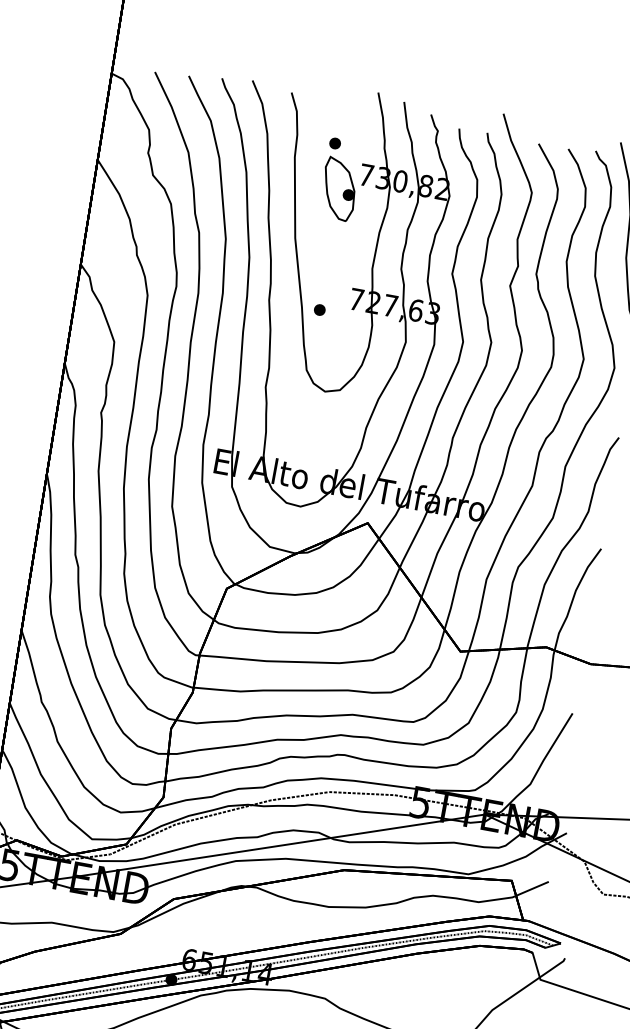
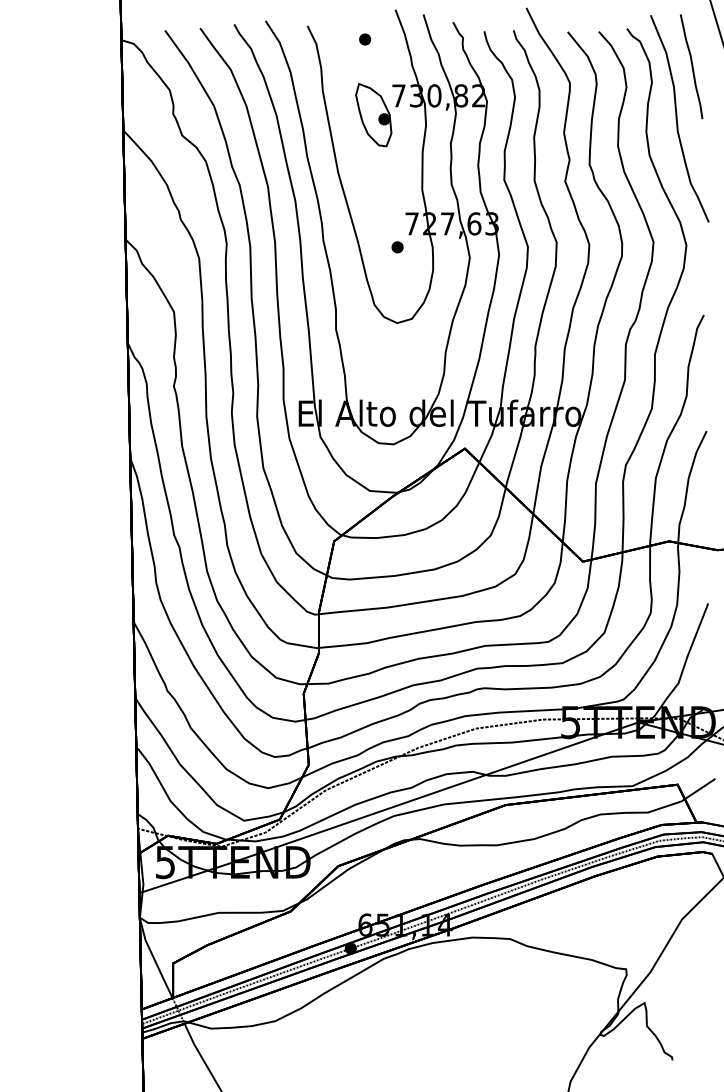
part: (335, 143) -> (365, 39), moved
part: (319, 310) -> (397, 247), moved

